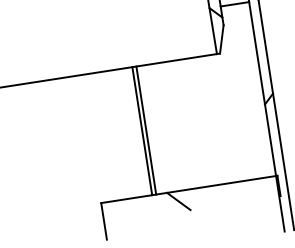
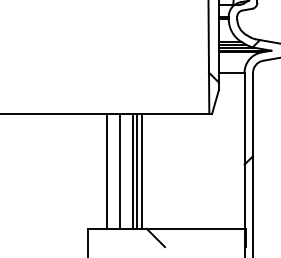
line: (152, 128) -> (142, 170), added
line: (127, 132) -> (120, 170), added
line: (112, 134) -> (106, 170), added

